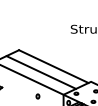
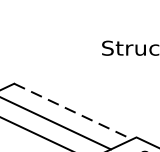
line: (54, 66) -> (74, 111), solid -> dashed

